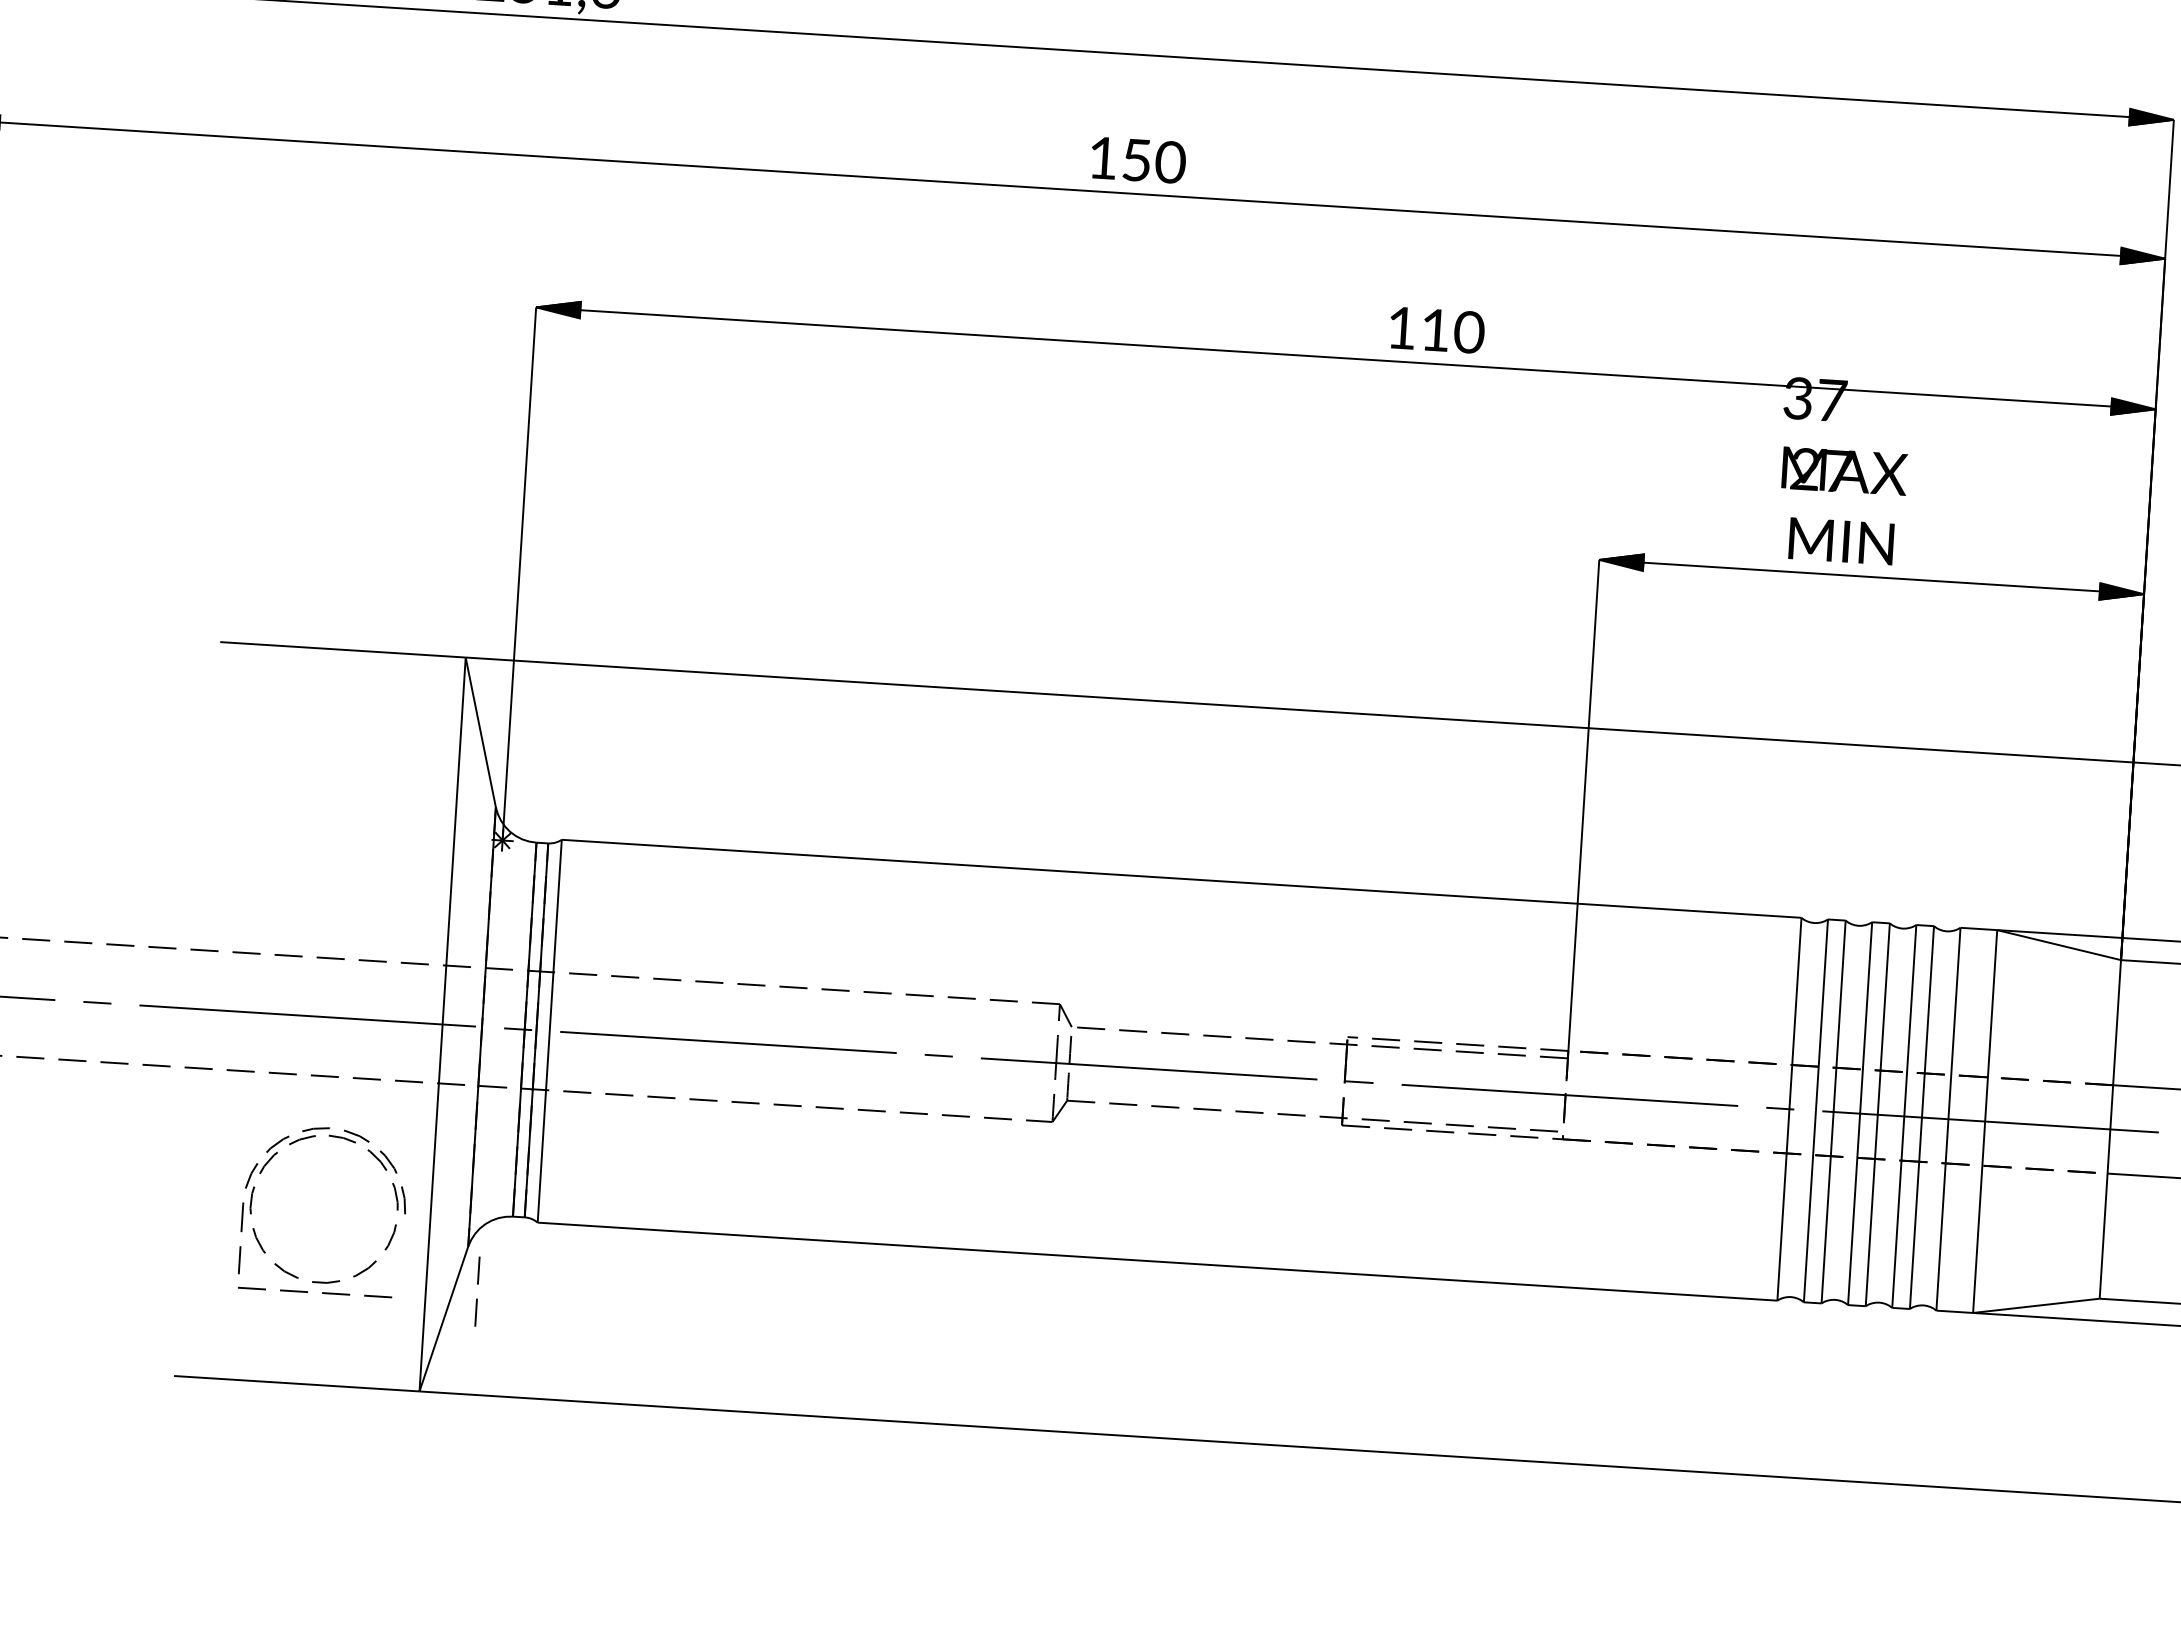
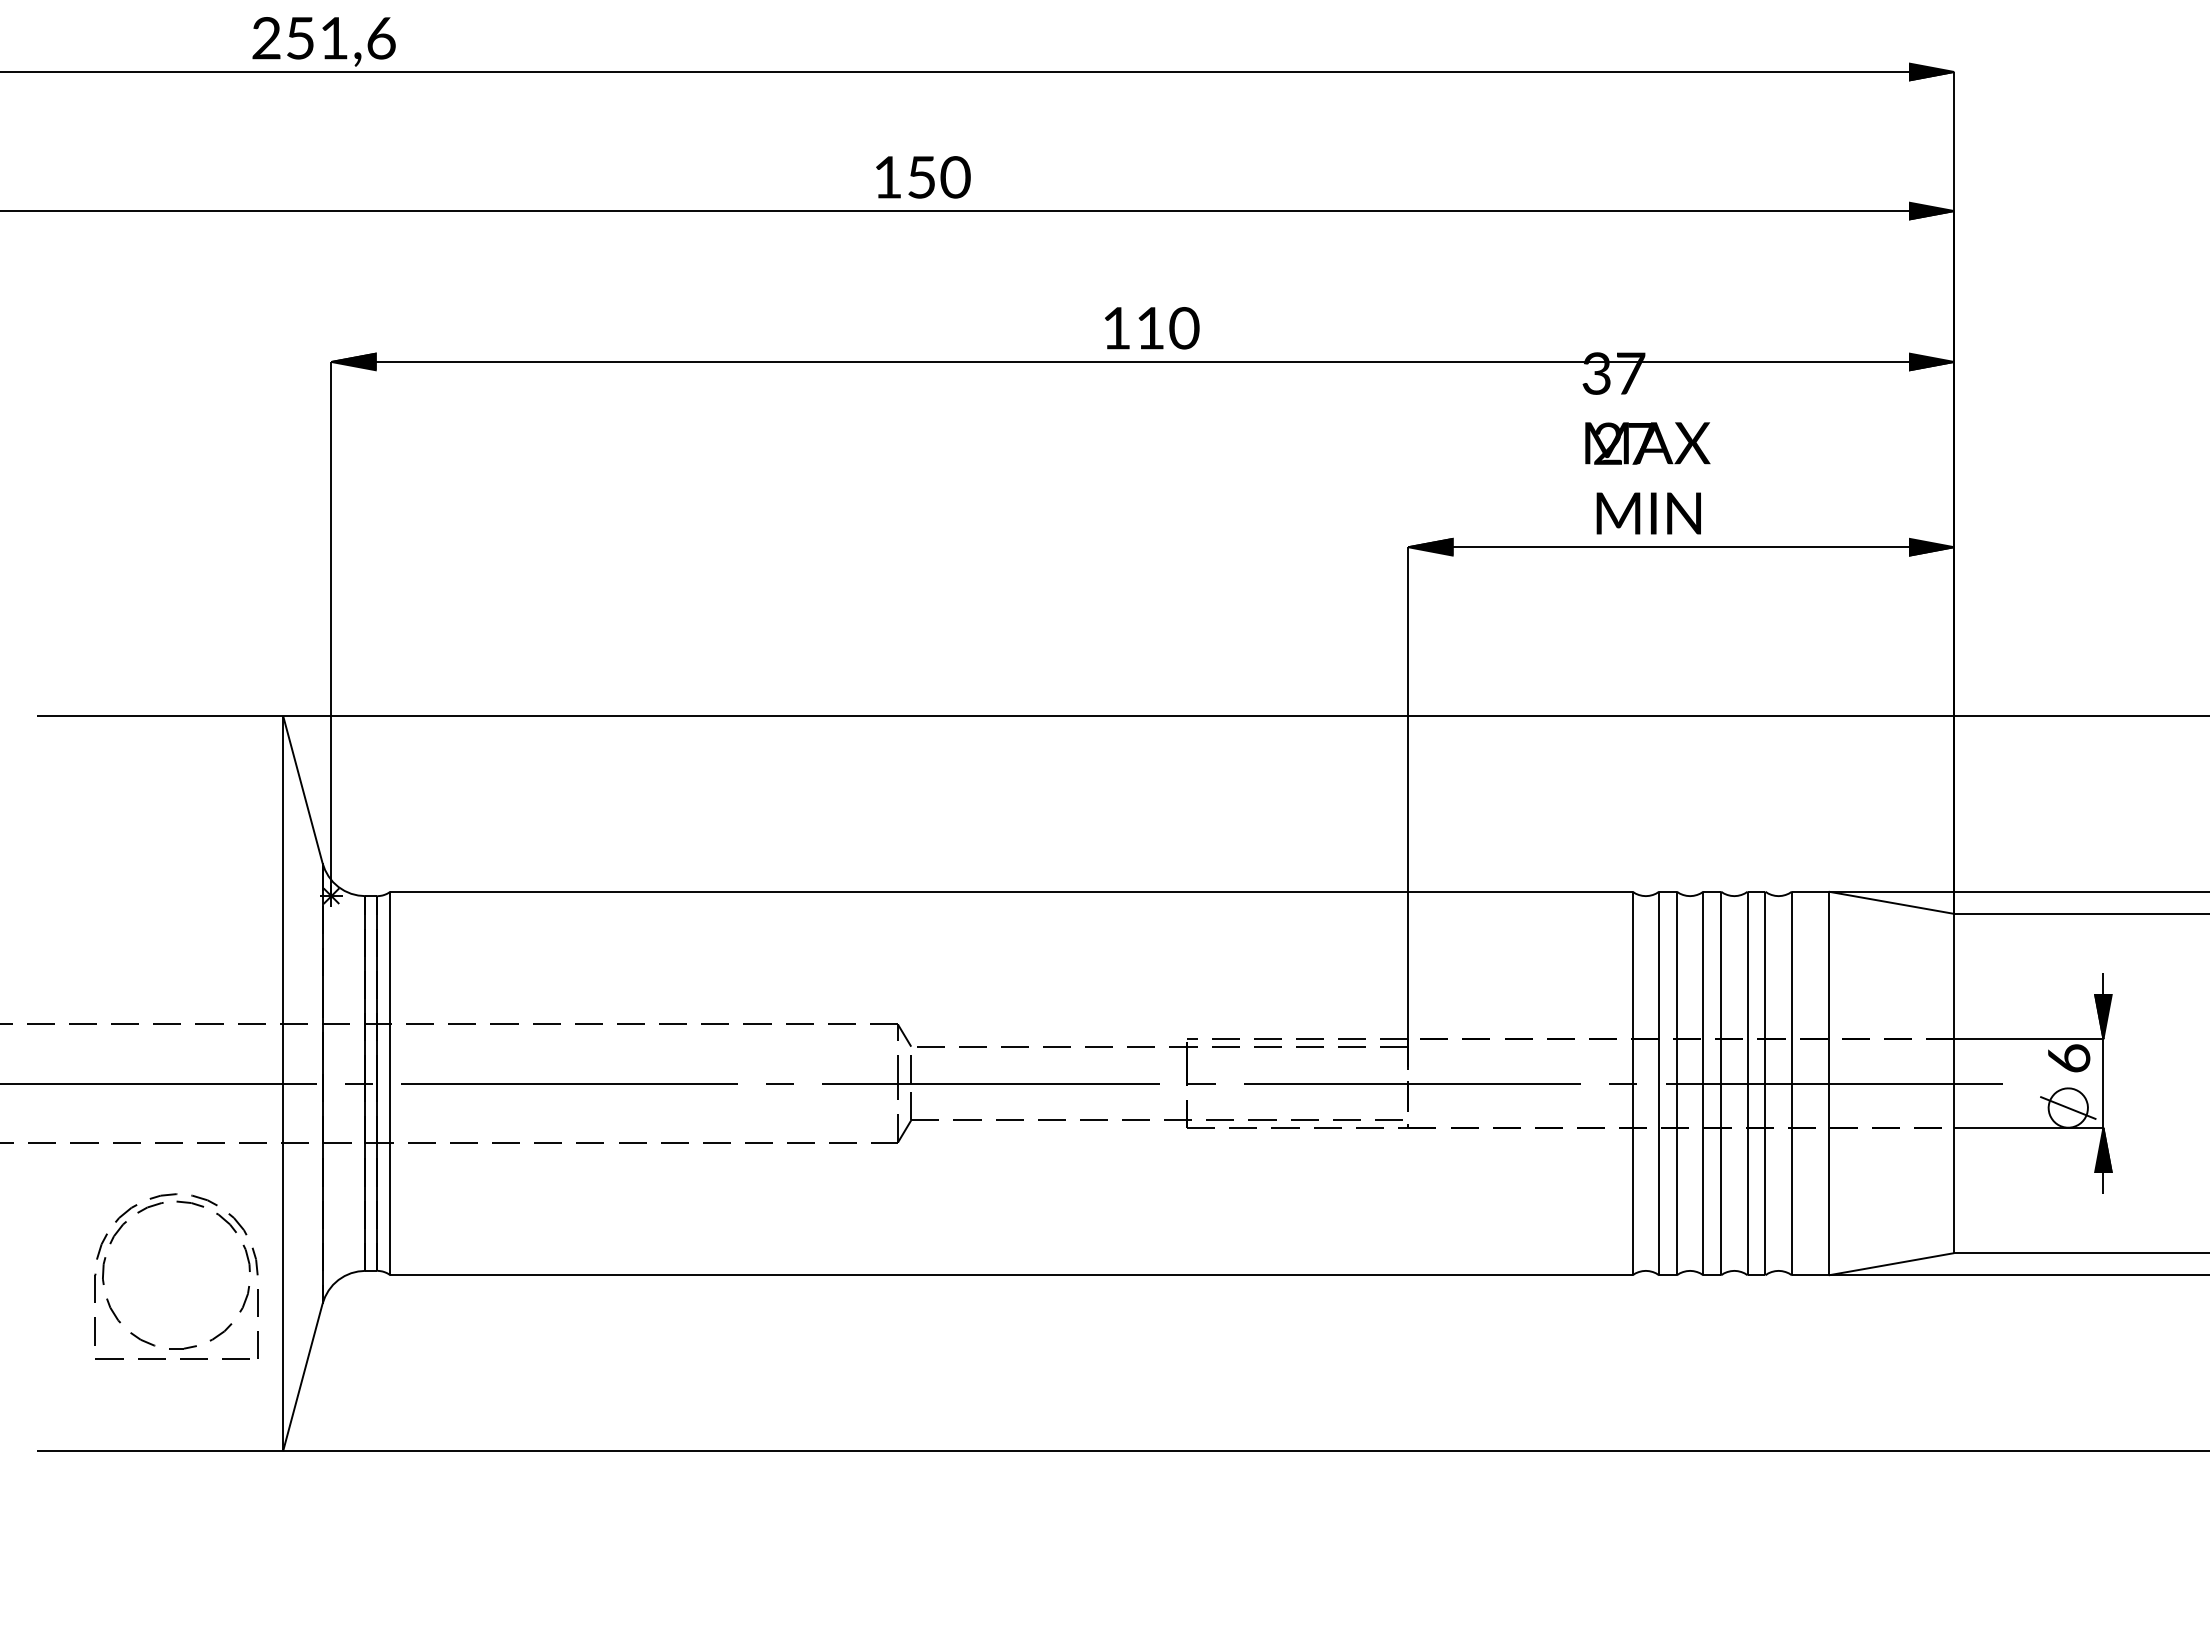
text: (1437, 330) -> (1152, 328), moved
line: (477, 1284) -> (257, 1316), moved

